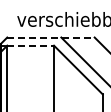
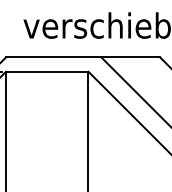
line: (50, 37) -> (82, 57), dashed -> solid
line: (31, 45) -> (48, 71), dashed -> solid

